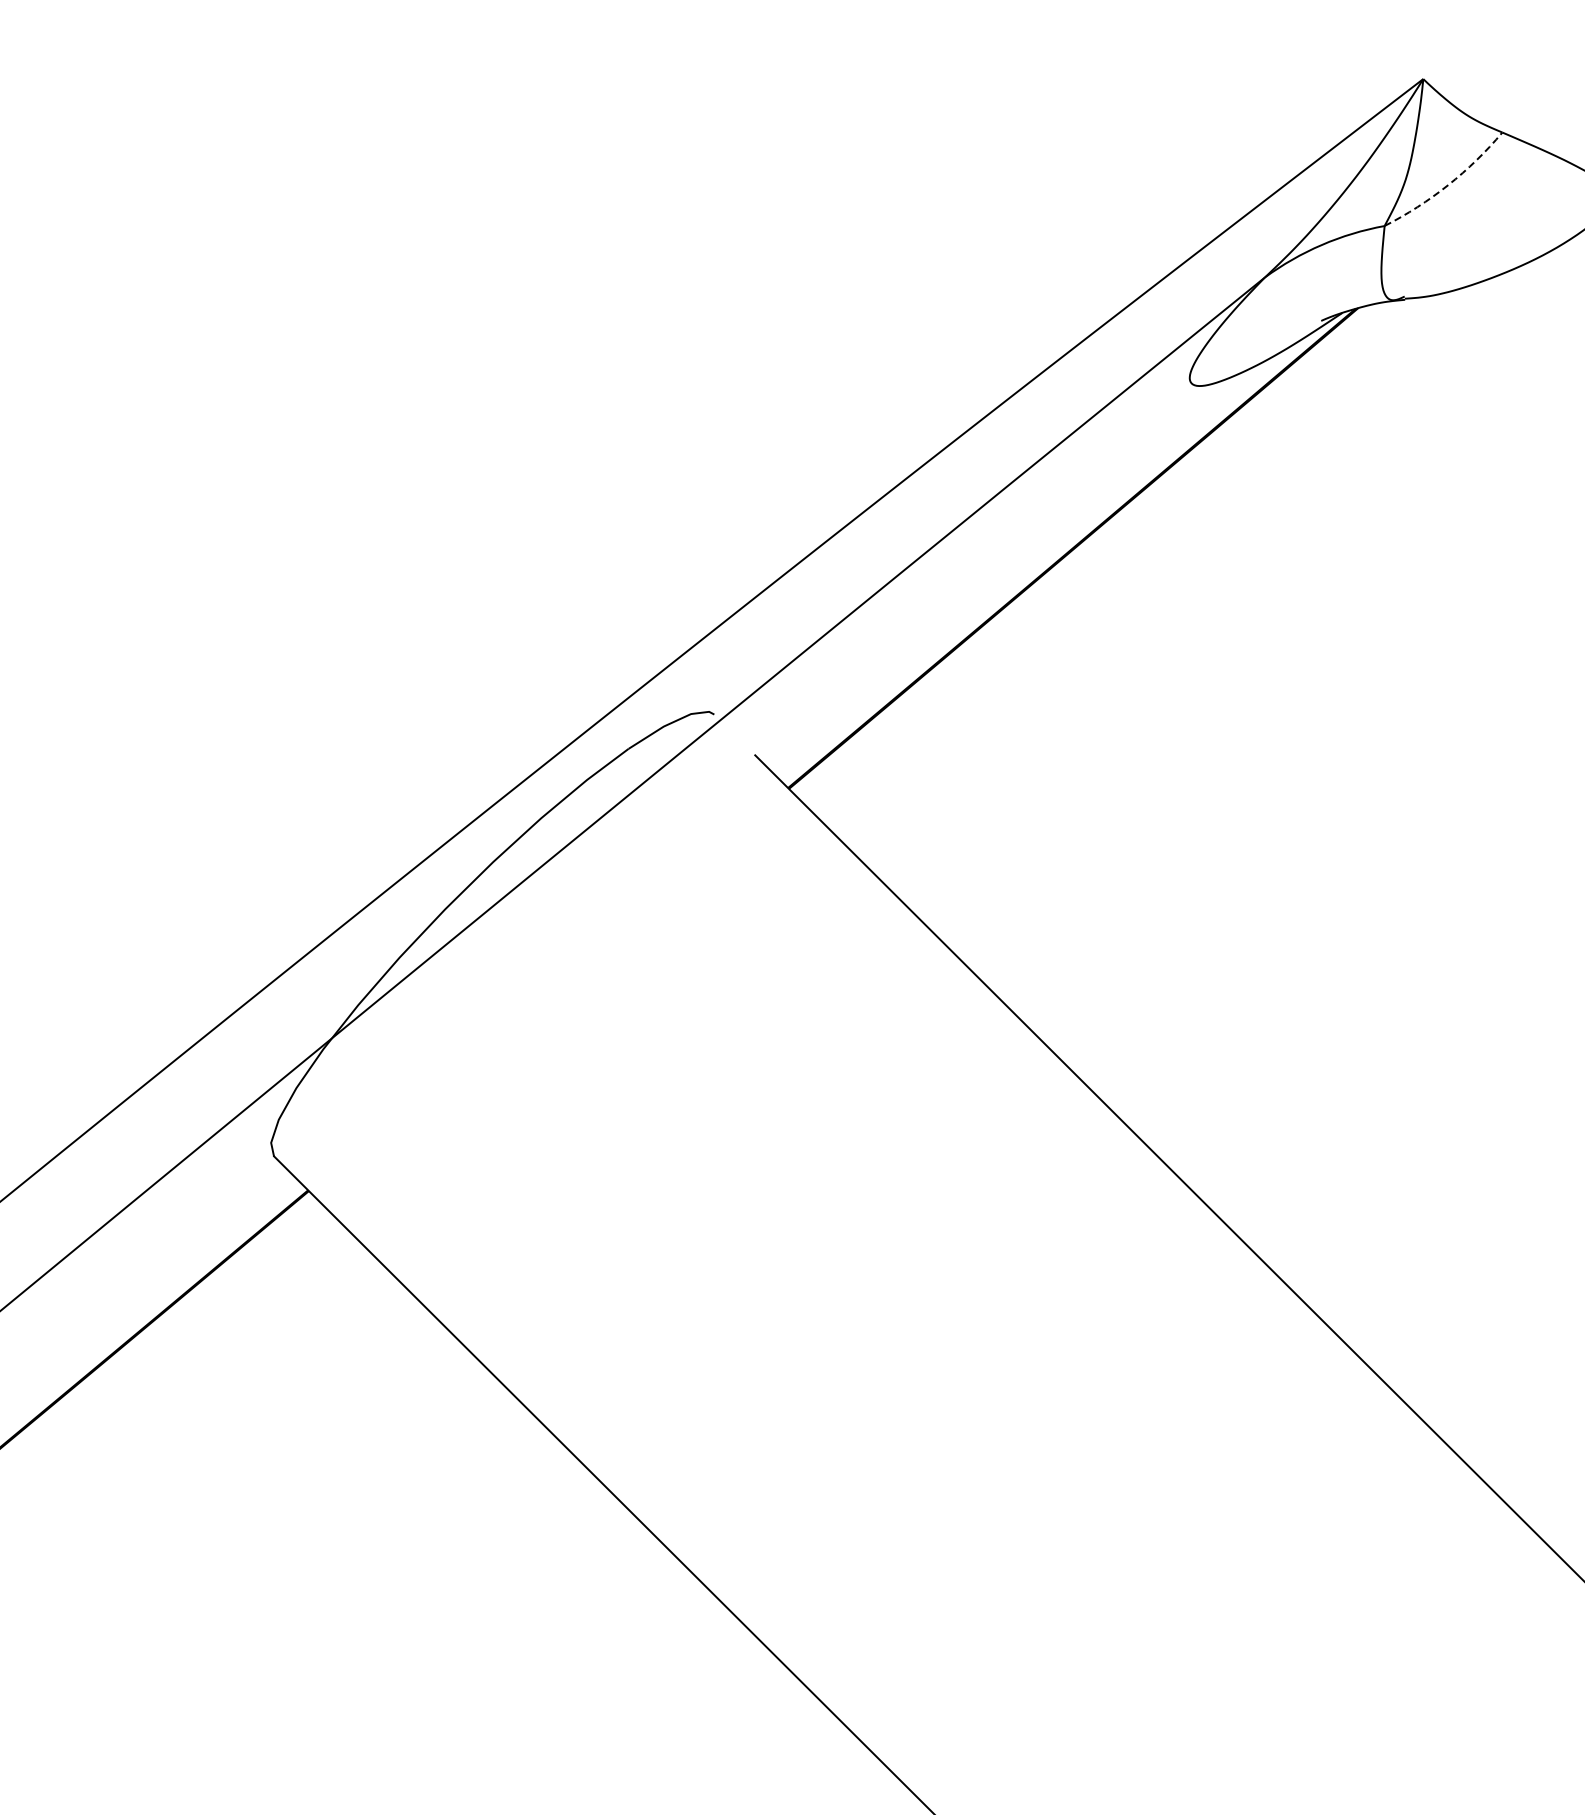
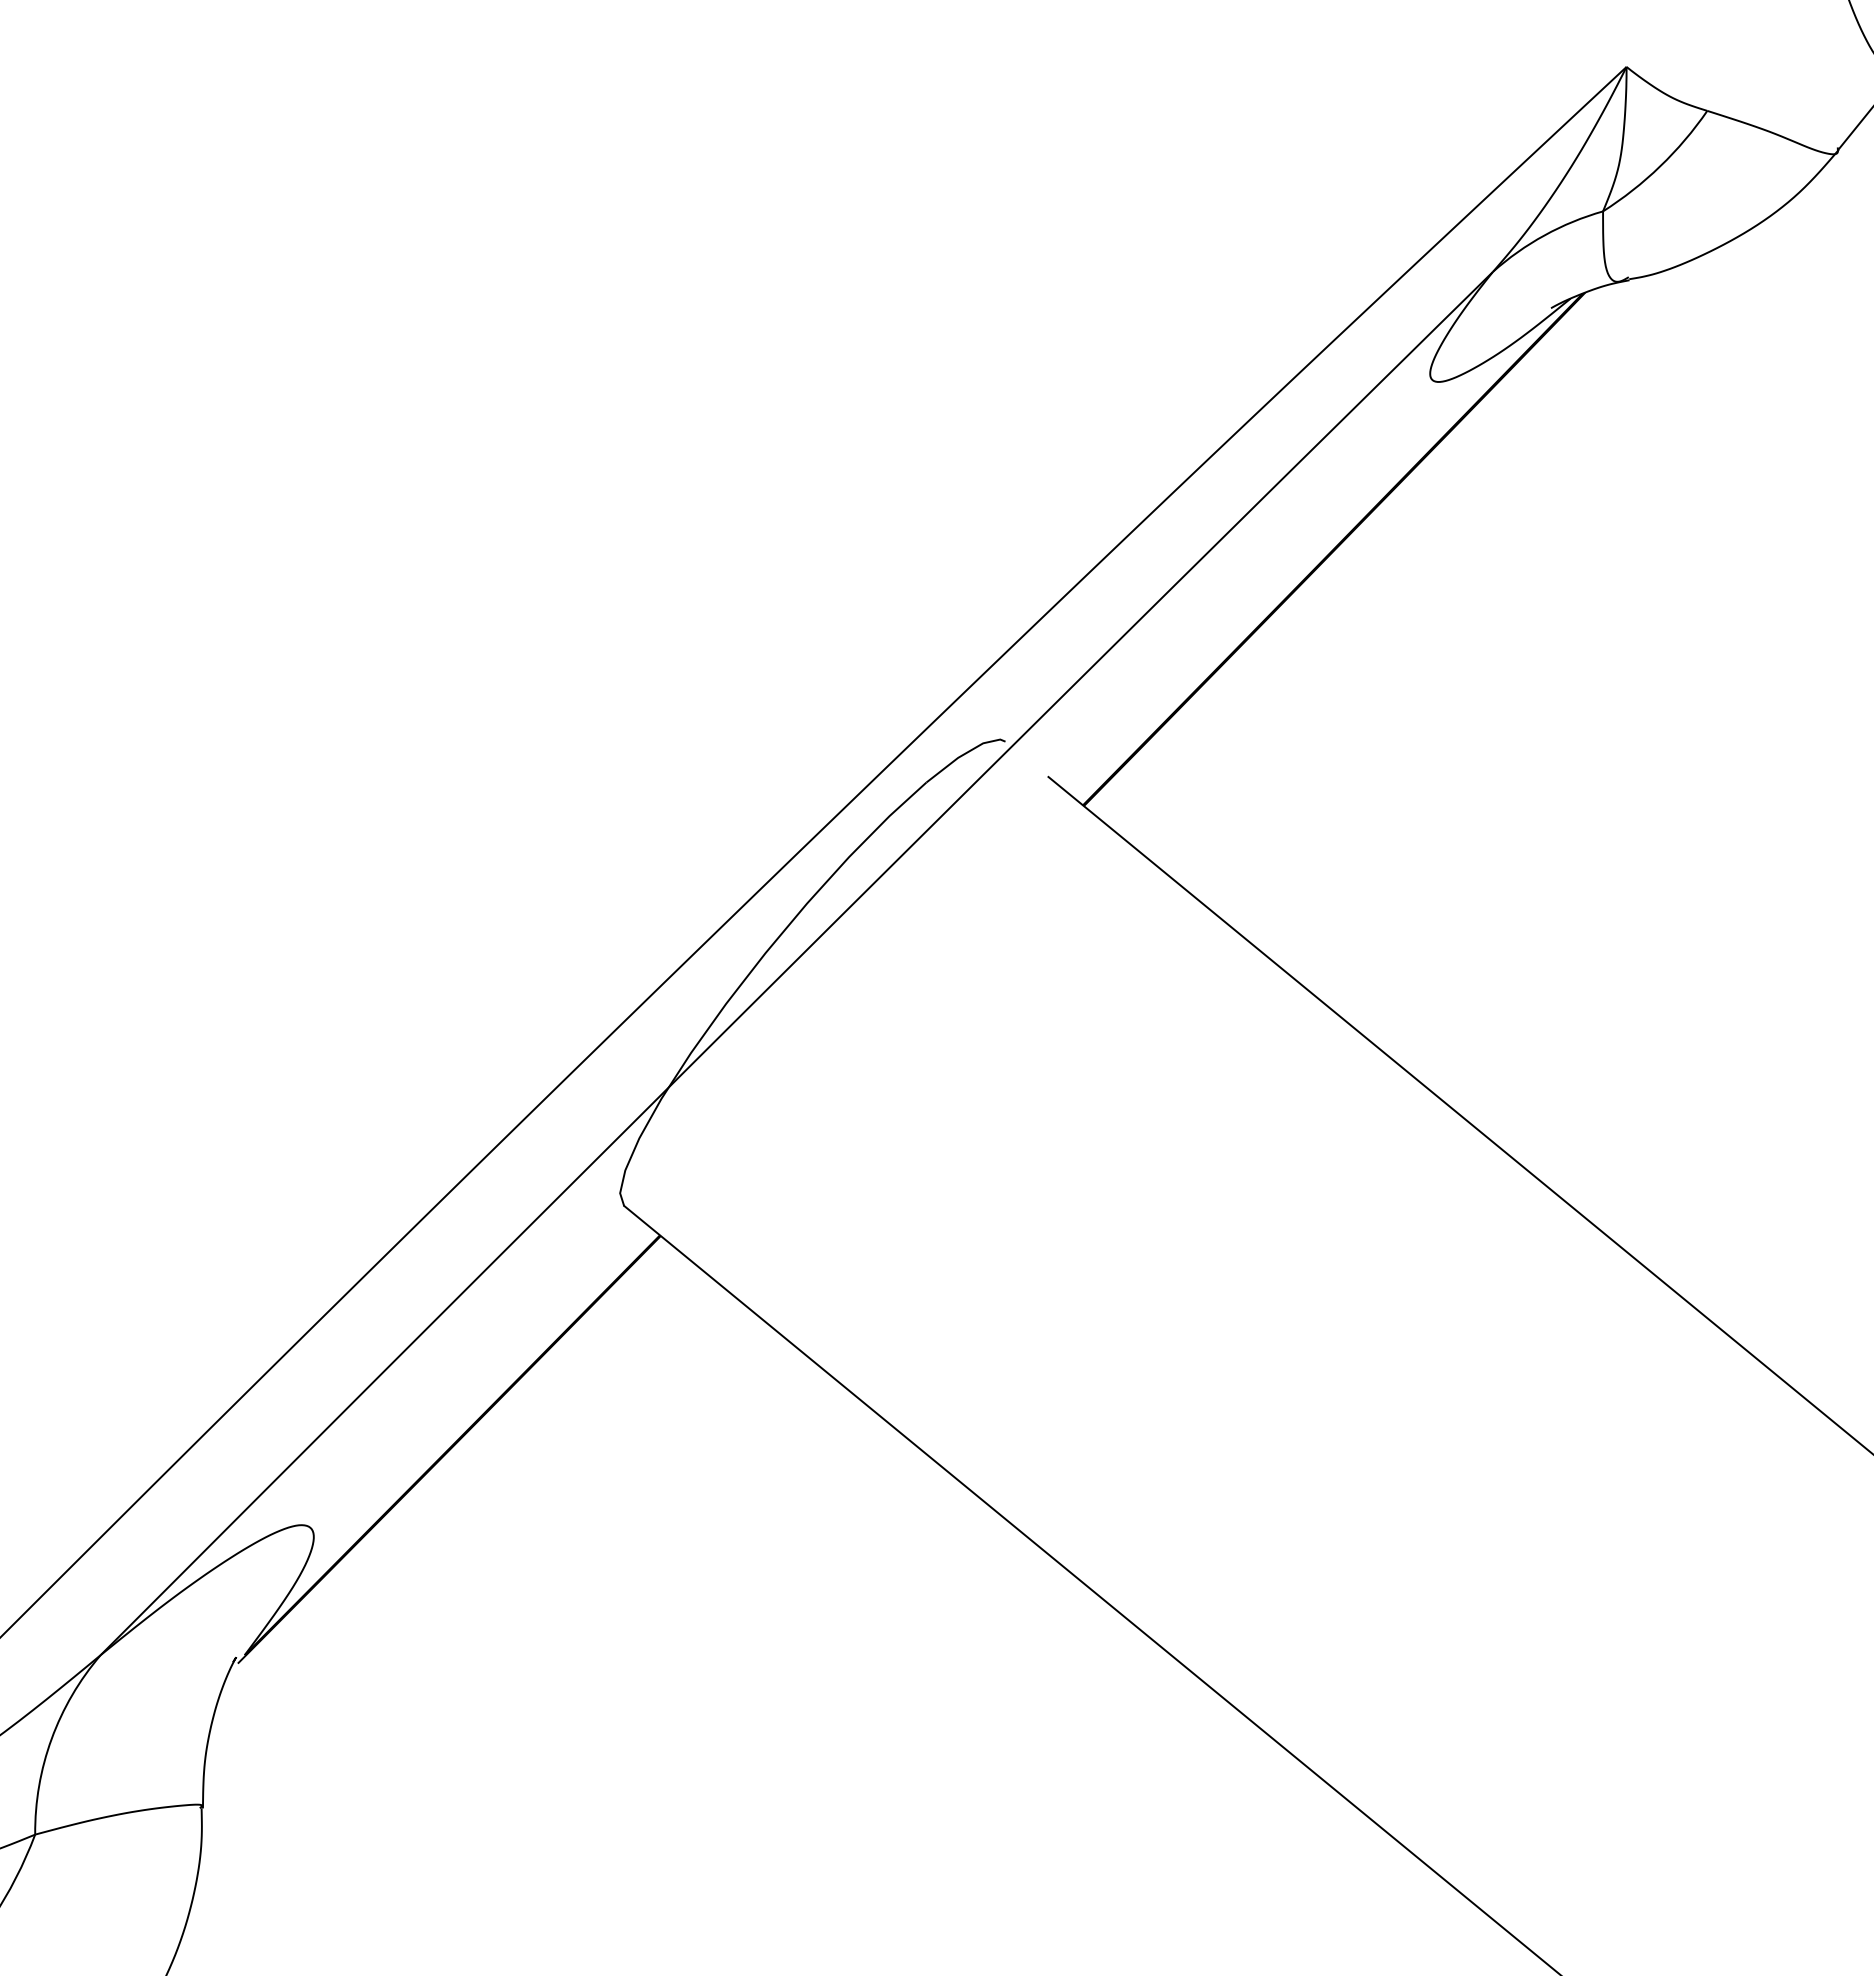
arc: (1448, 185) -> (1660, 166), dashed -> solid

